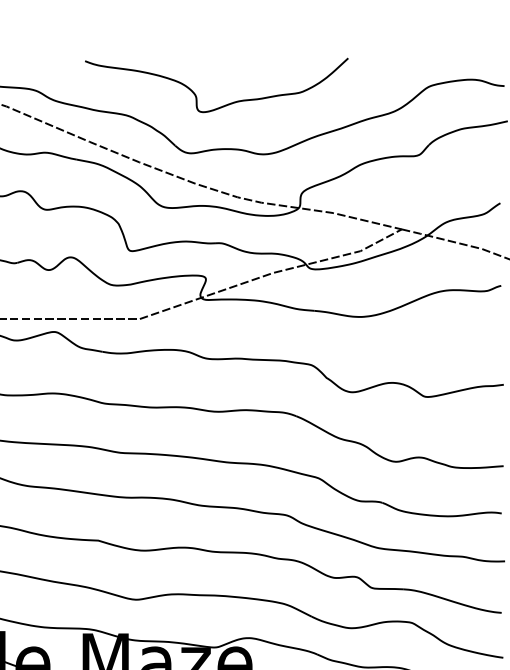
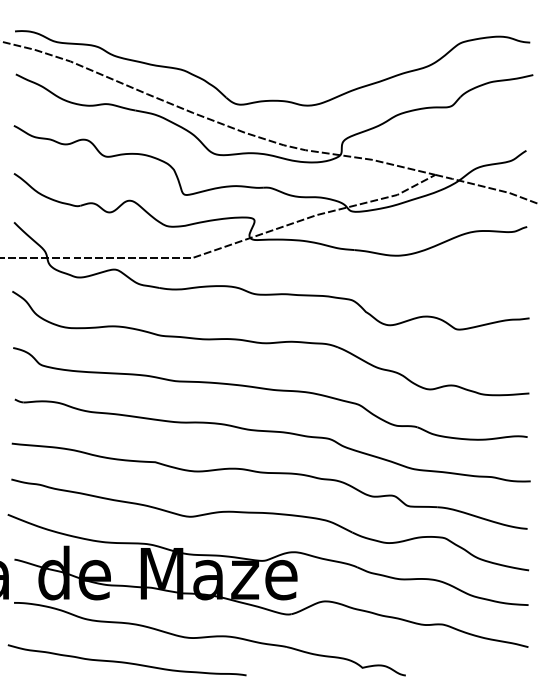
curve: (225, 104) -> (272, 59), removed

